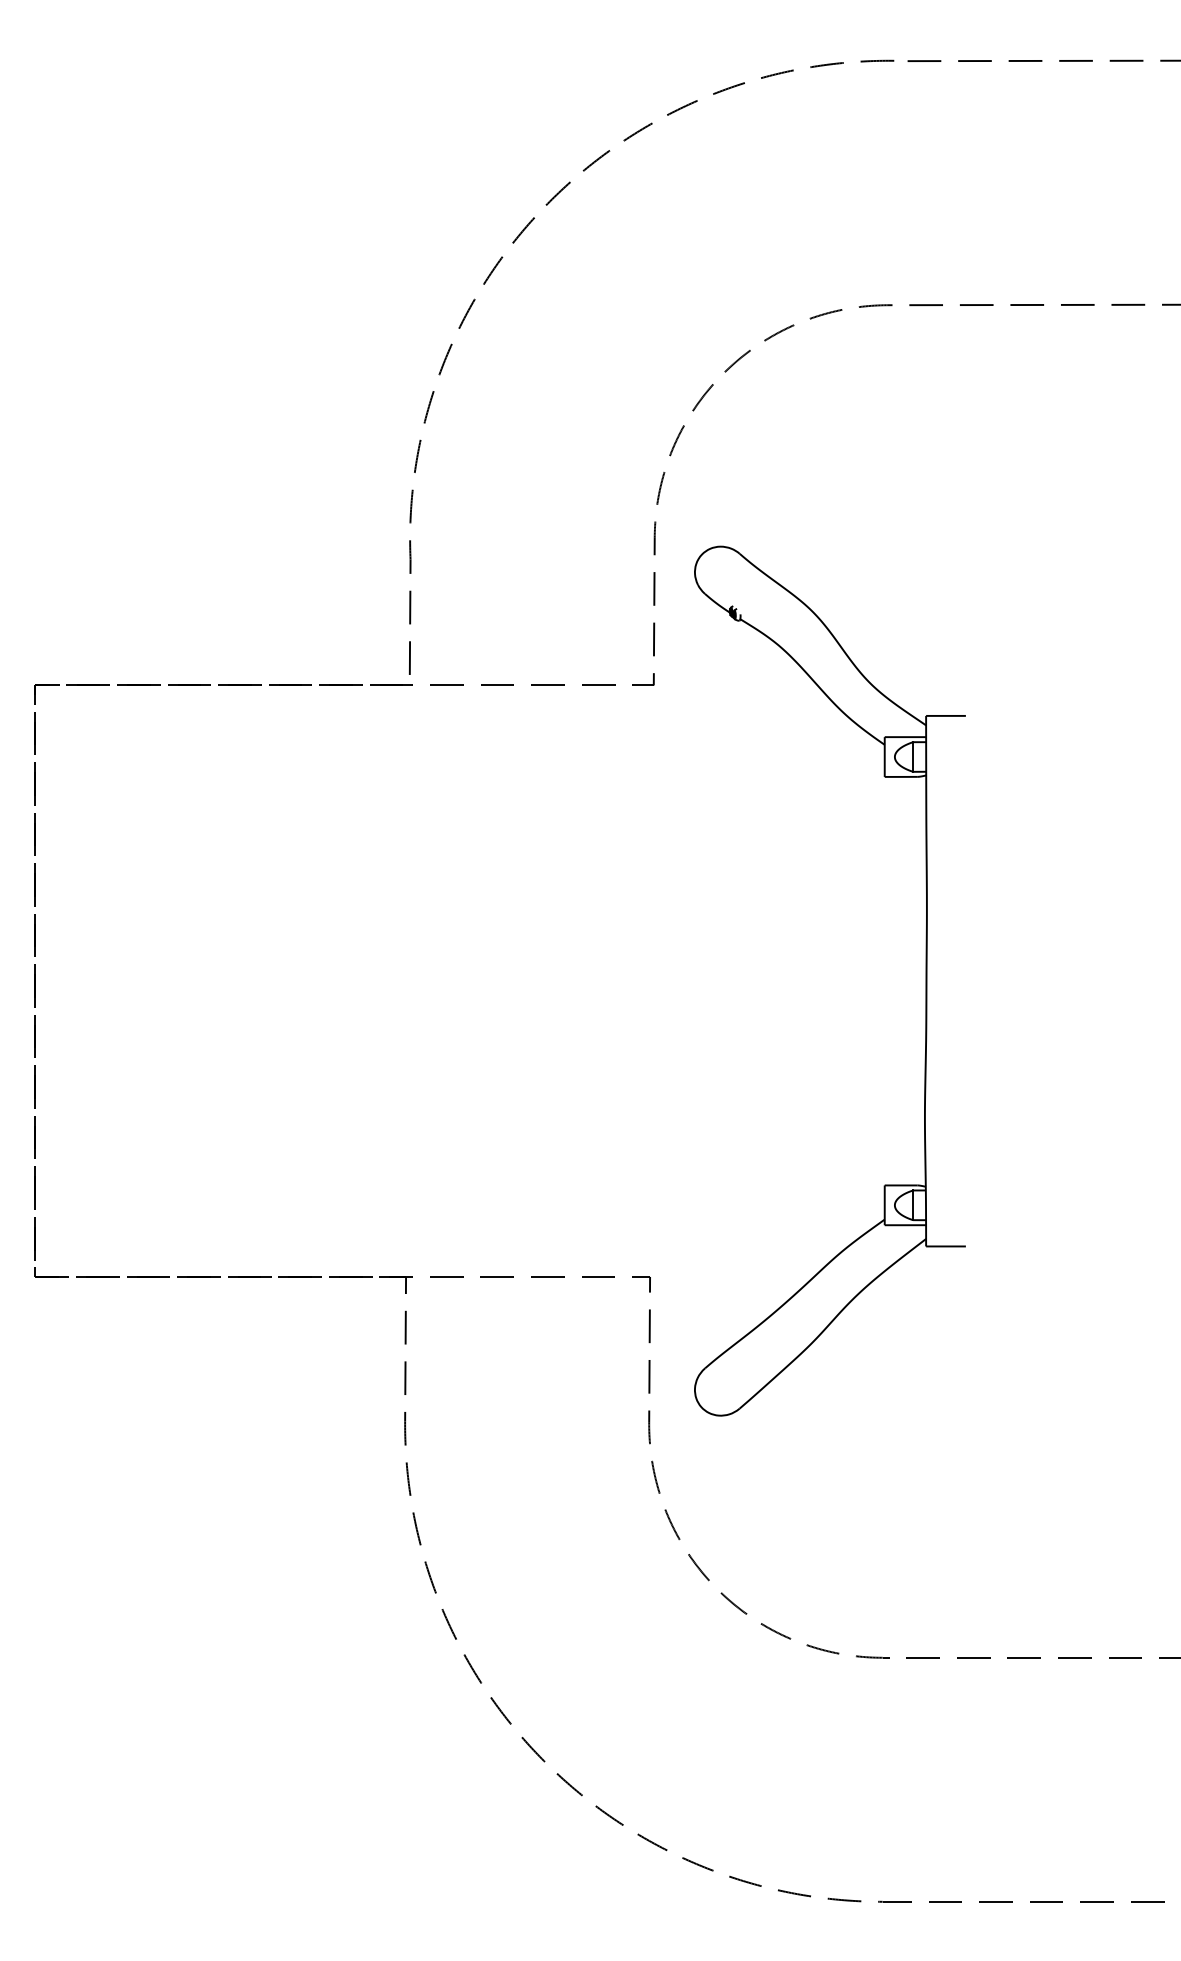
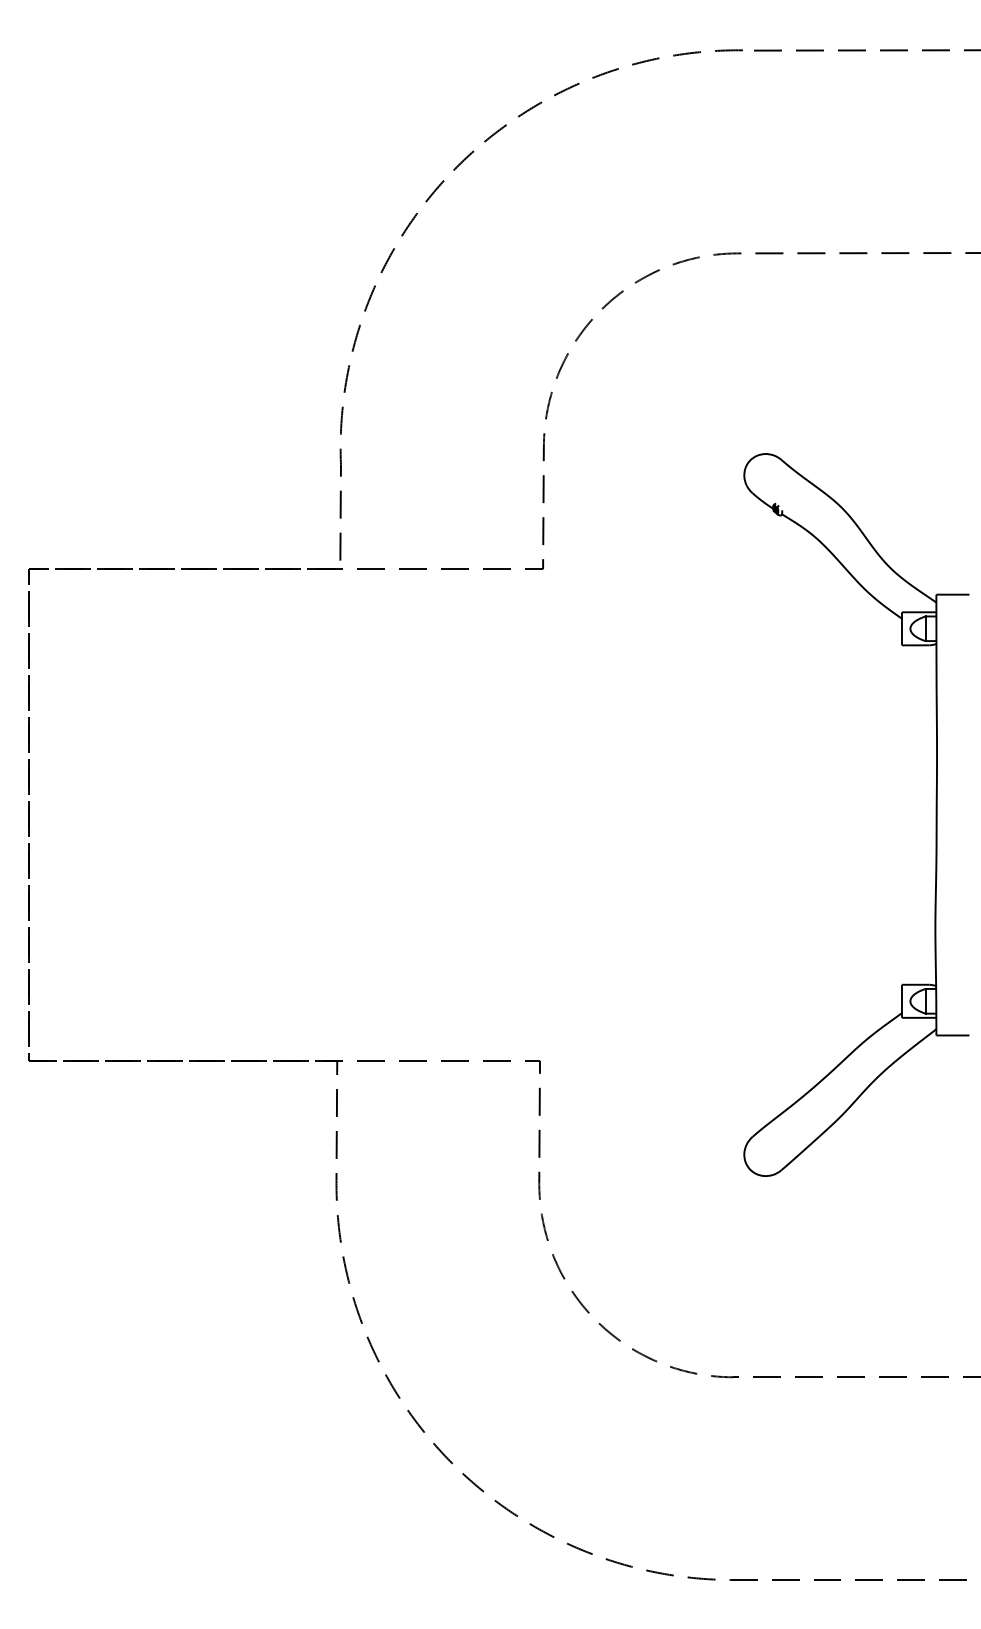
part: (925, 980) -> (935, 814), moved

